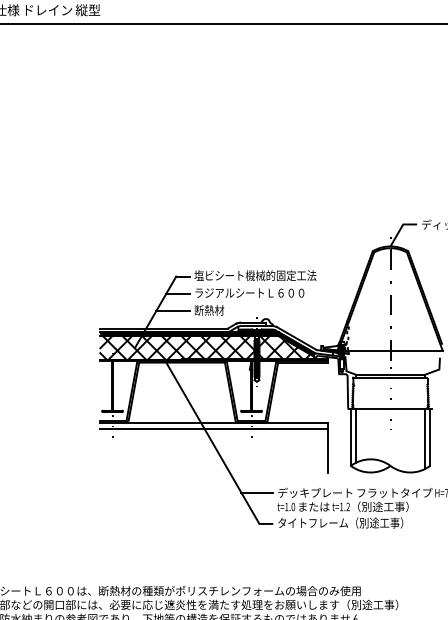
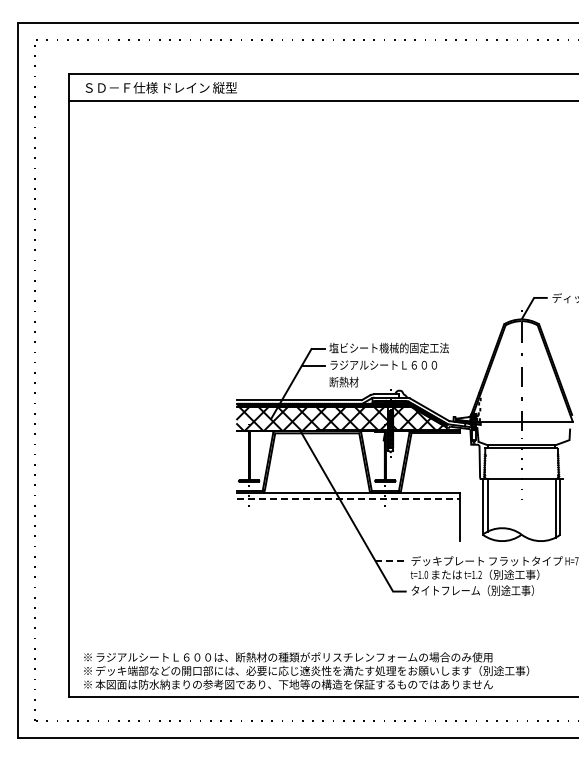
line: (173, 311) -> (308, 383), removed
line: (213, 429) -> (348, 498), solid -> dashed
line: (257, 492) -> (391, 560), solid -> dashed

